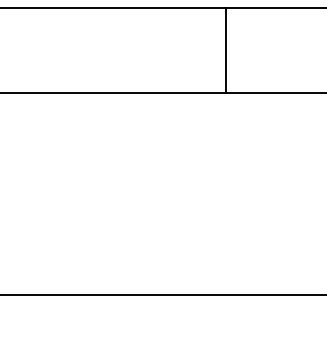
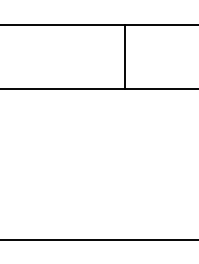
line: (225, 50) -> (124, 57), moved

